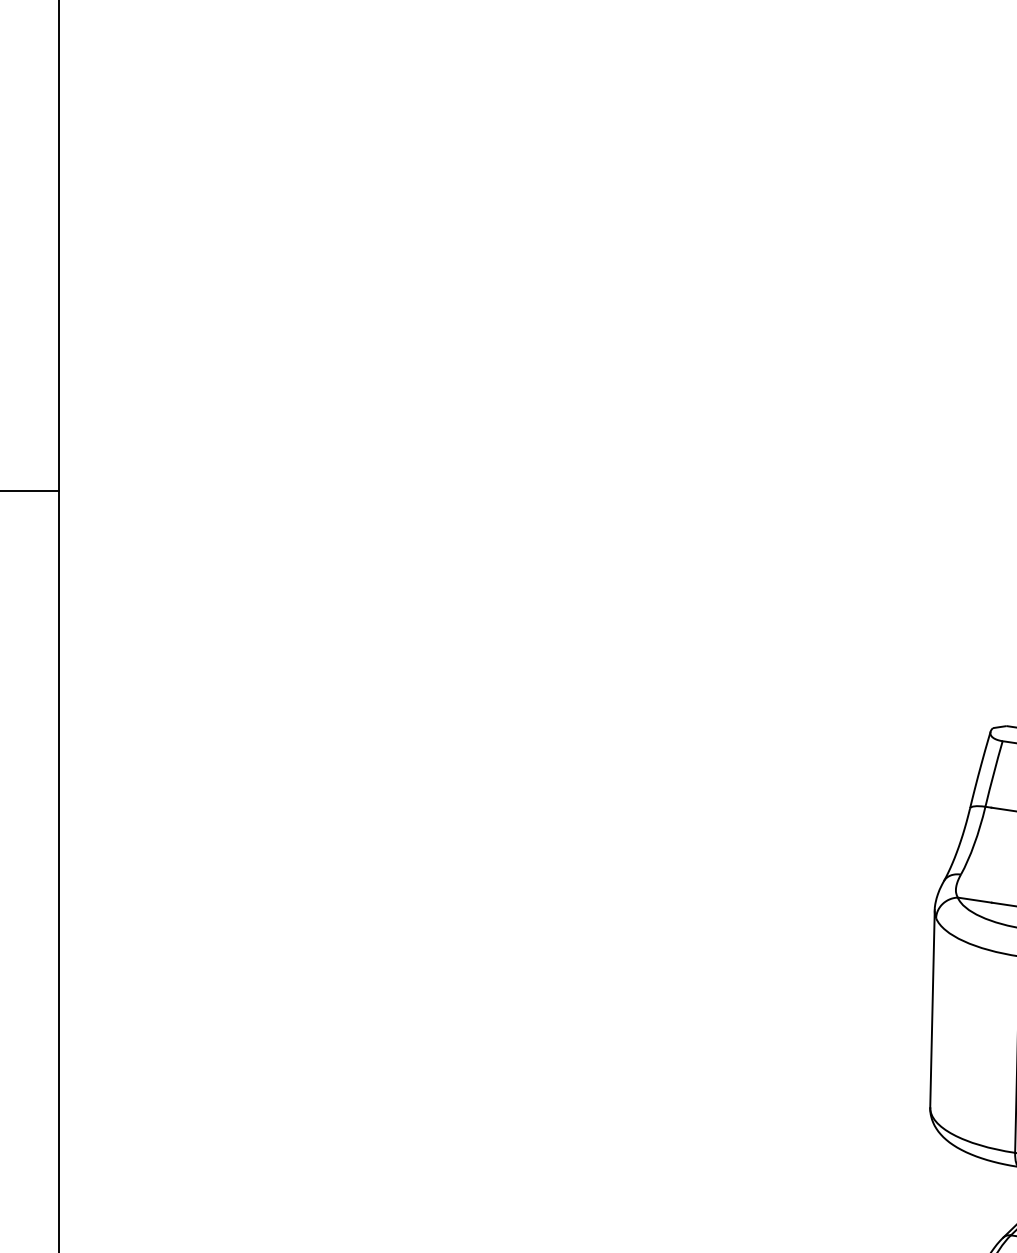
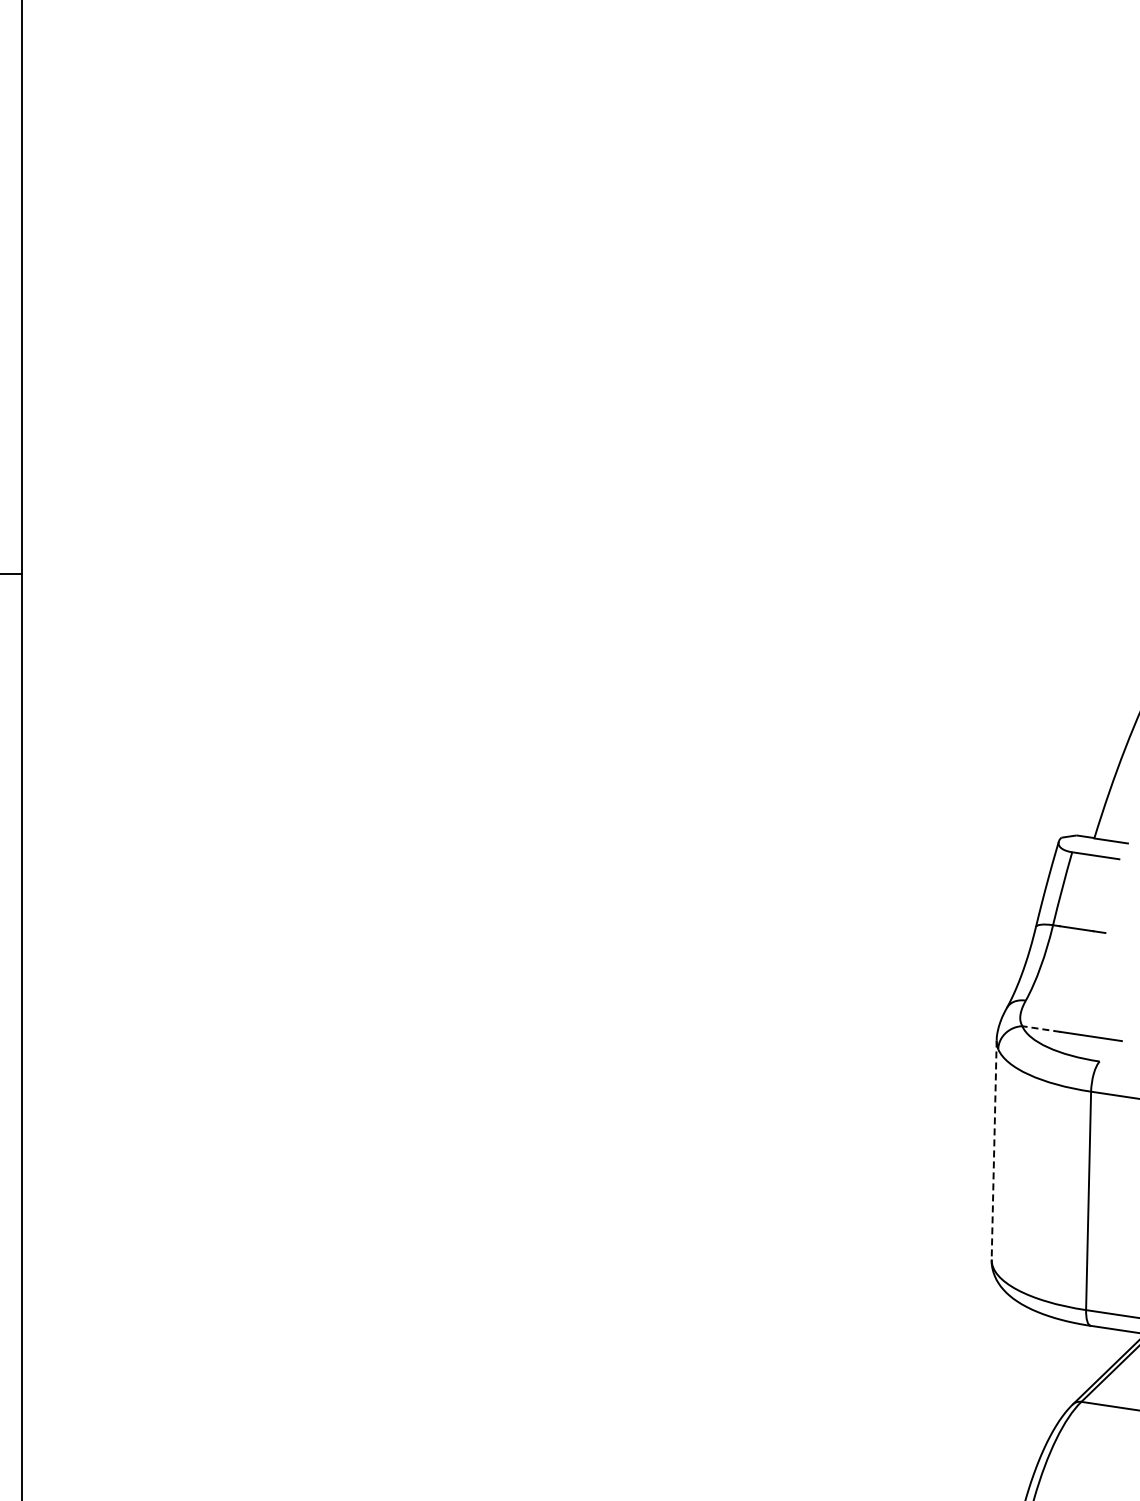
line: (974, 899) -> (1040, 1028), solid -> dashed
line: (932, 1009) -> (994, 1150), solid -> dashed

